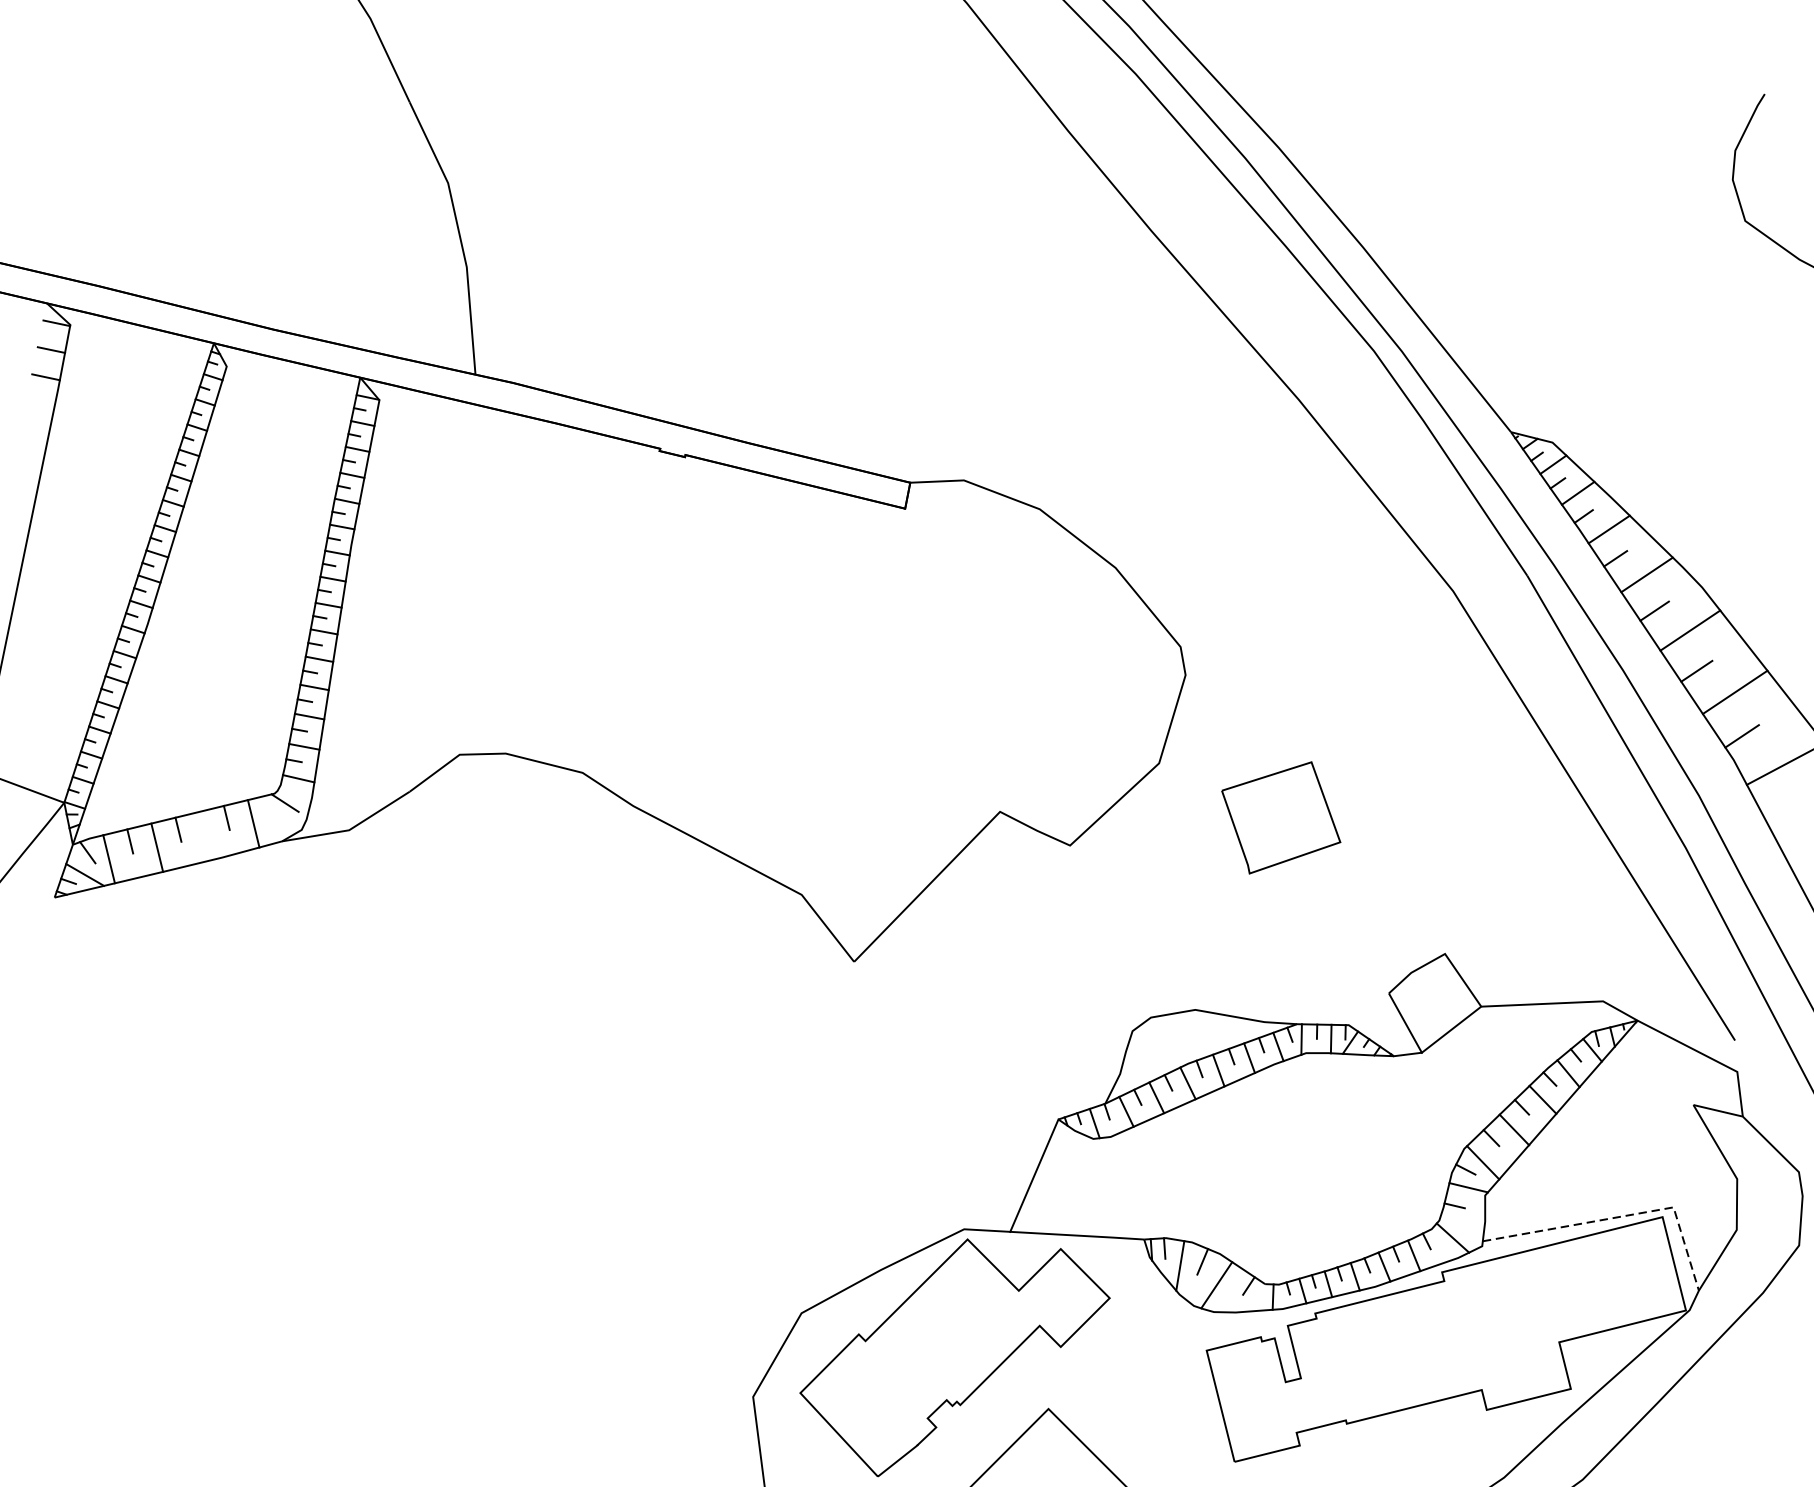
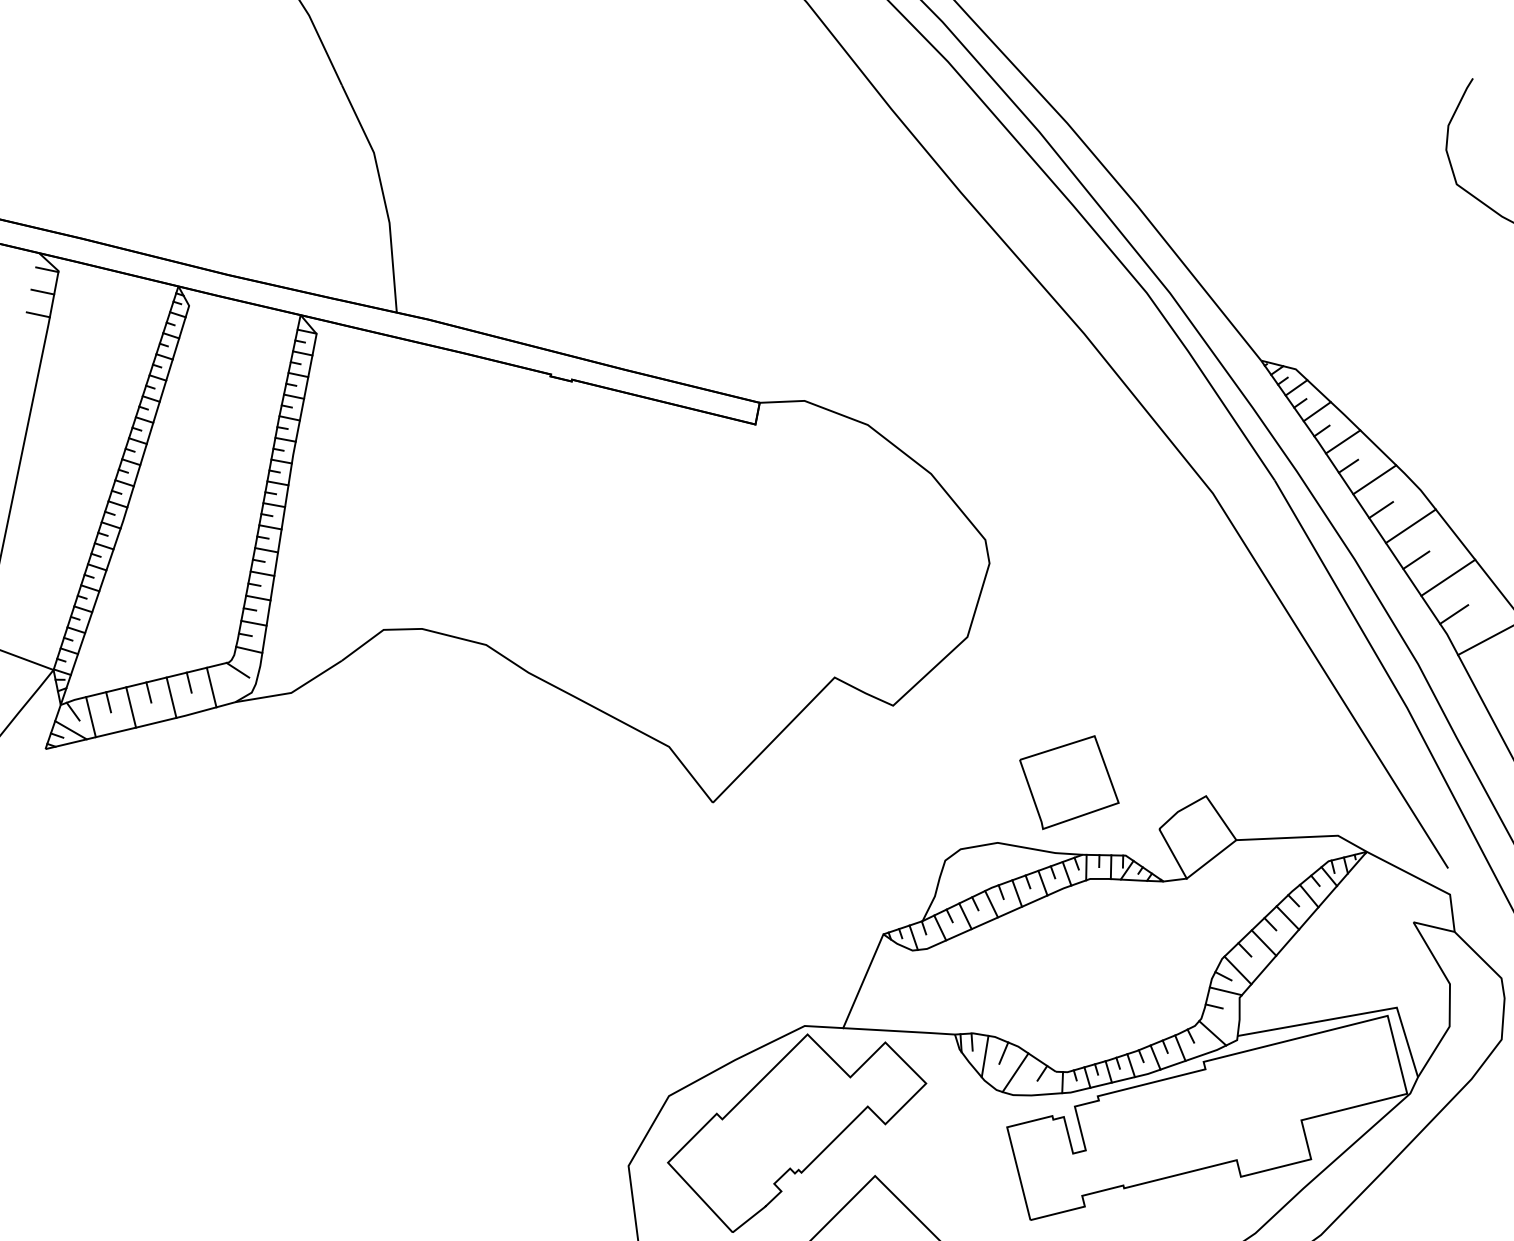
part: (1281, 817) -> (1069, 782), moved
line: (205, 835) -> (171, 697), added
line: (1621, 1216) -> (1353, 1015), dashed -> solid

